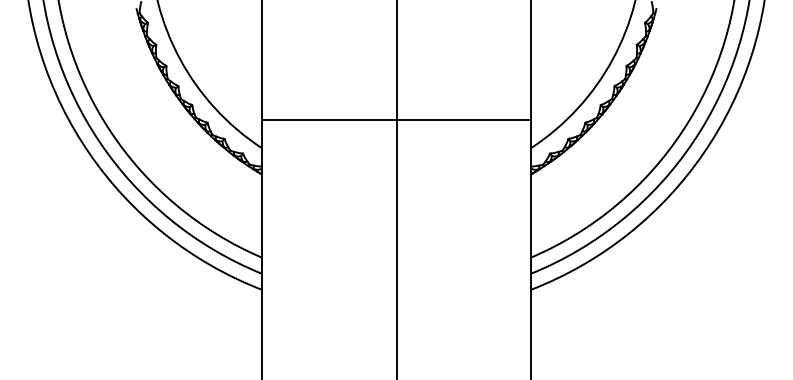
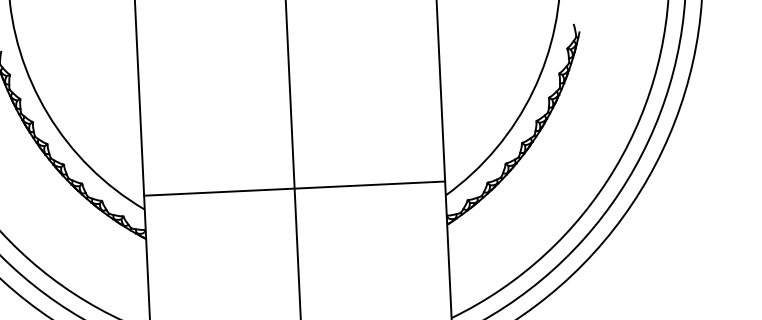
line: (396, 120) -> (294, 189), moved

